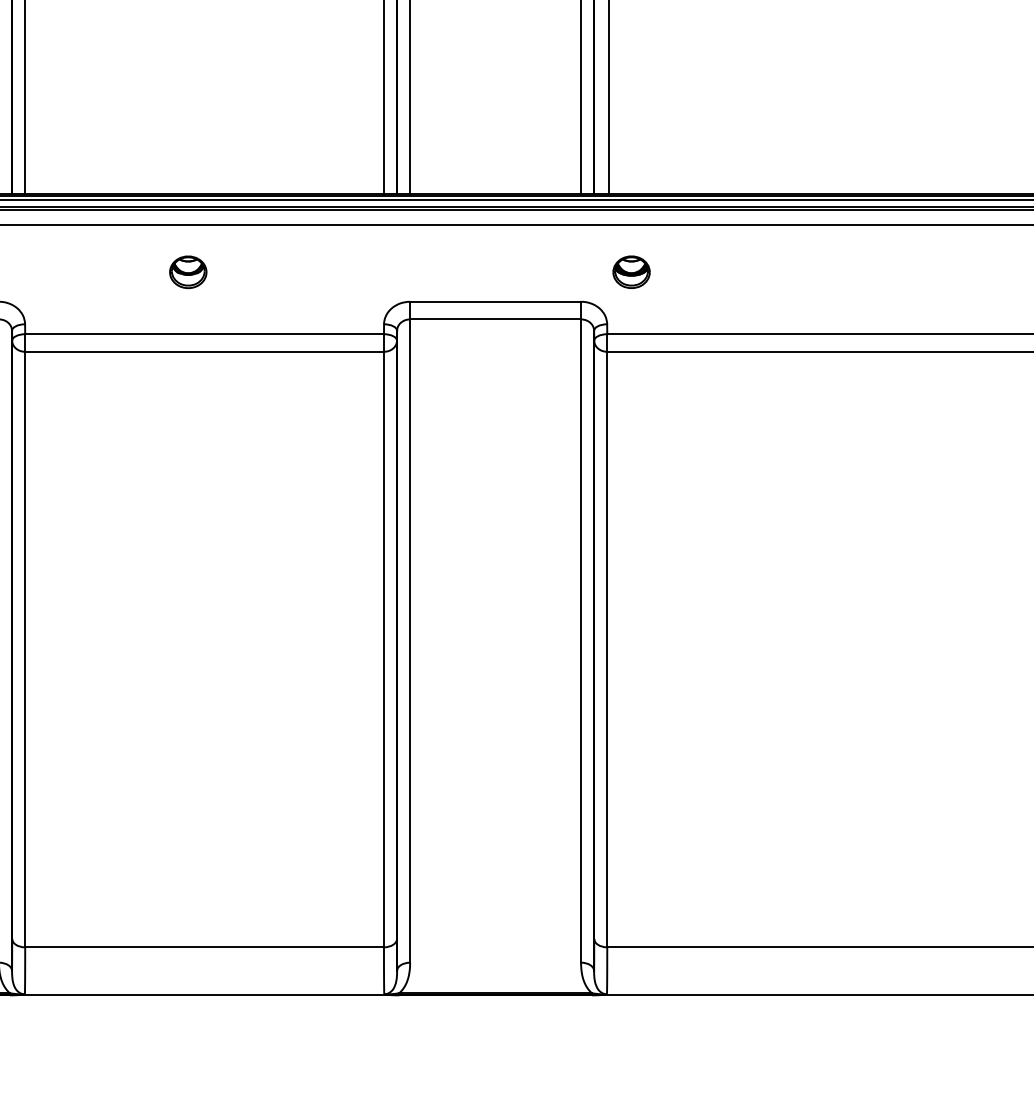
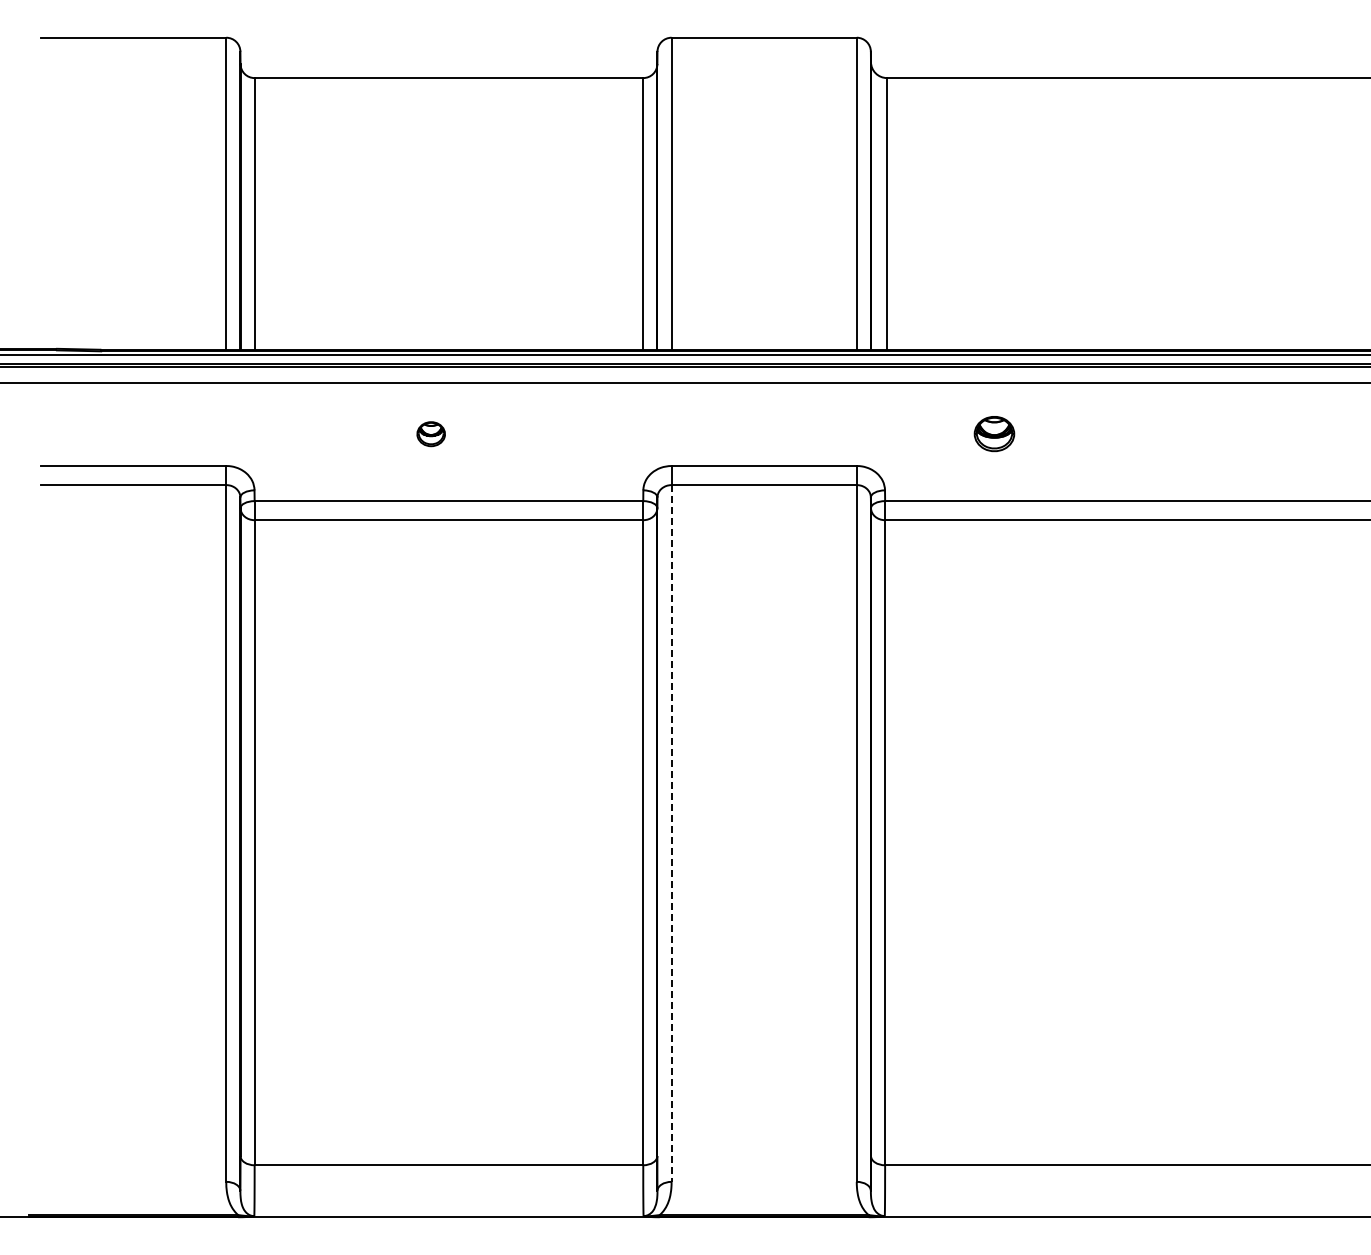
part: (187, 272) -> (430, 434), size x0.7
part: (631, 272) -> (994, 434), moved
line: (410, 641) -> (671, 833), solid -> dashed

